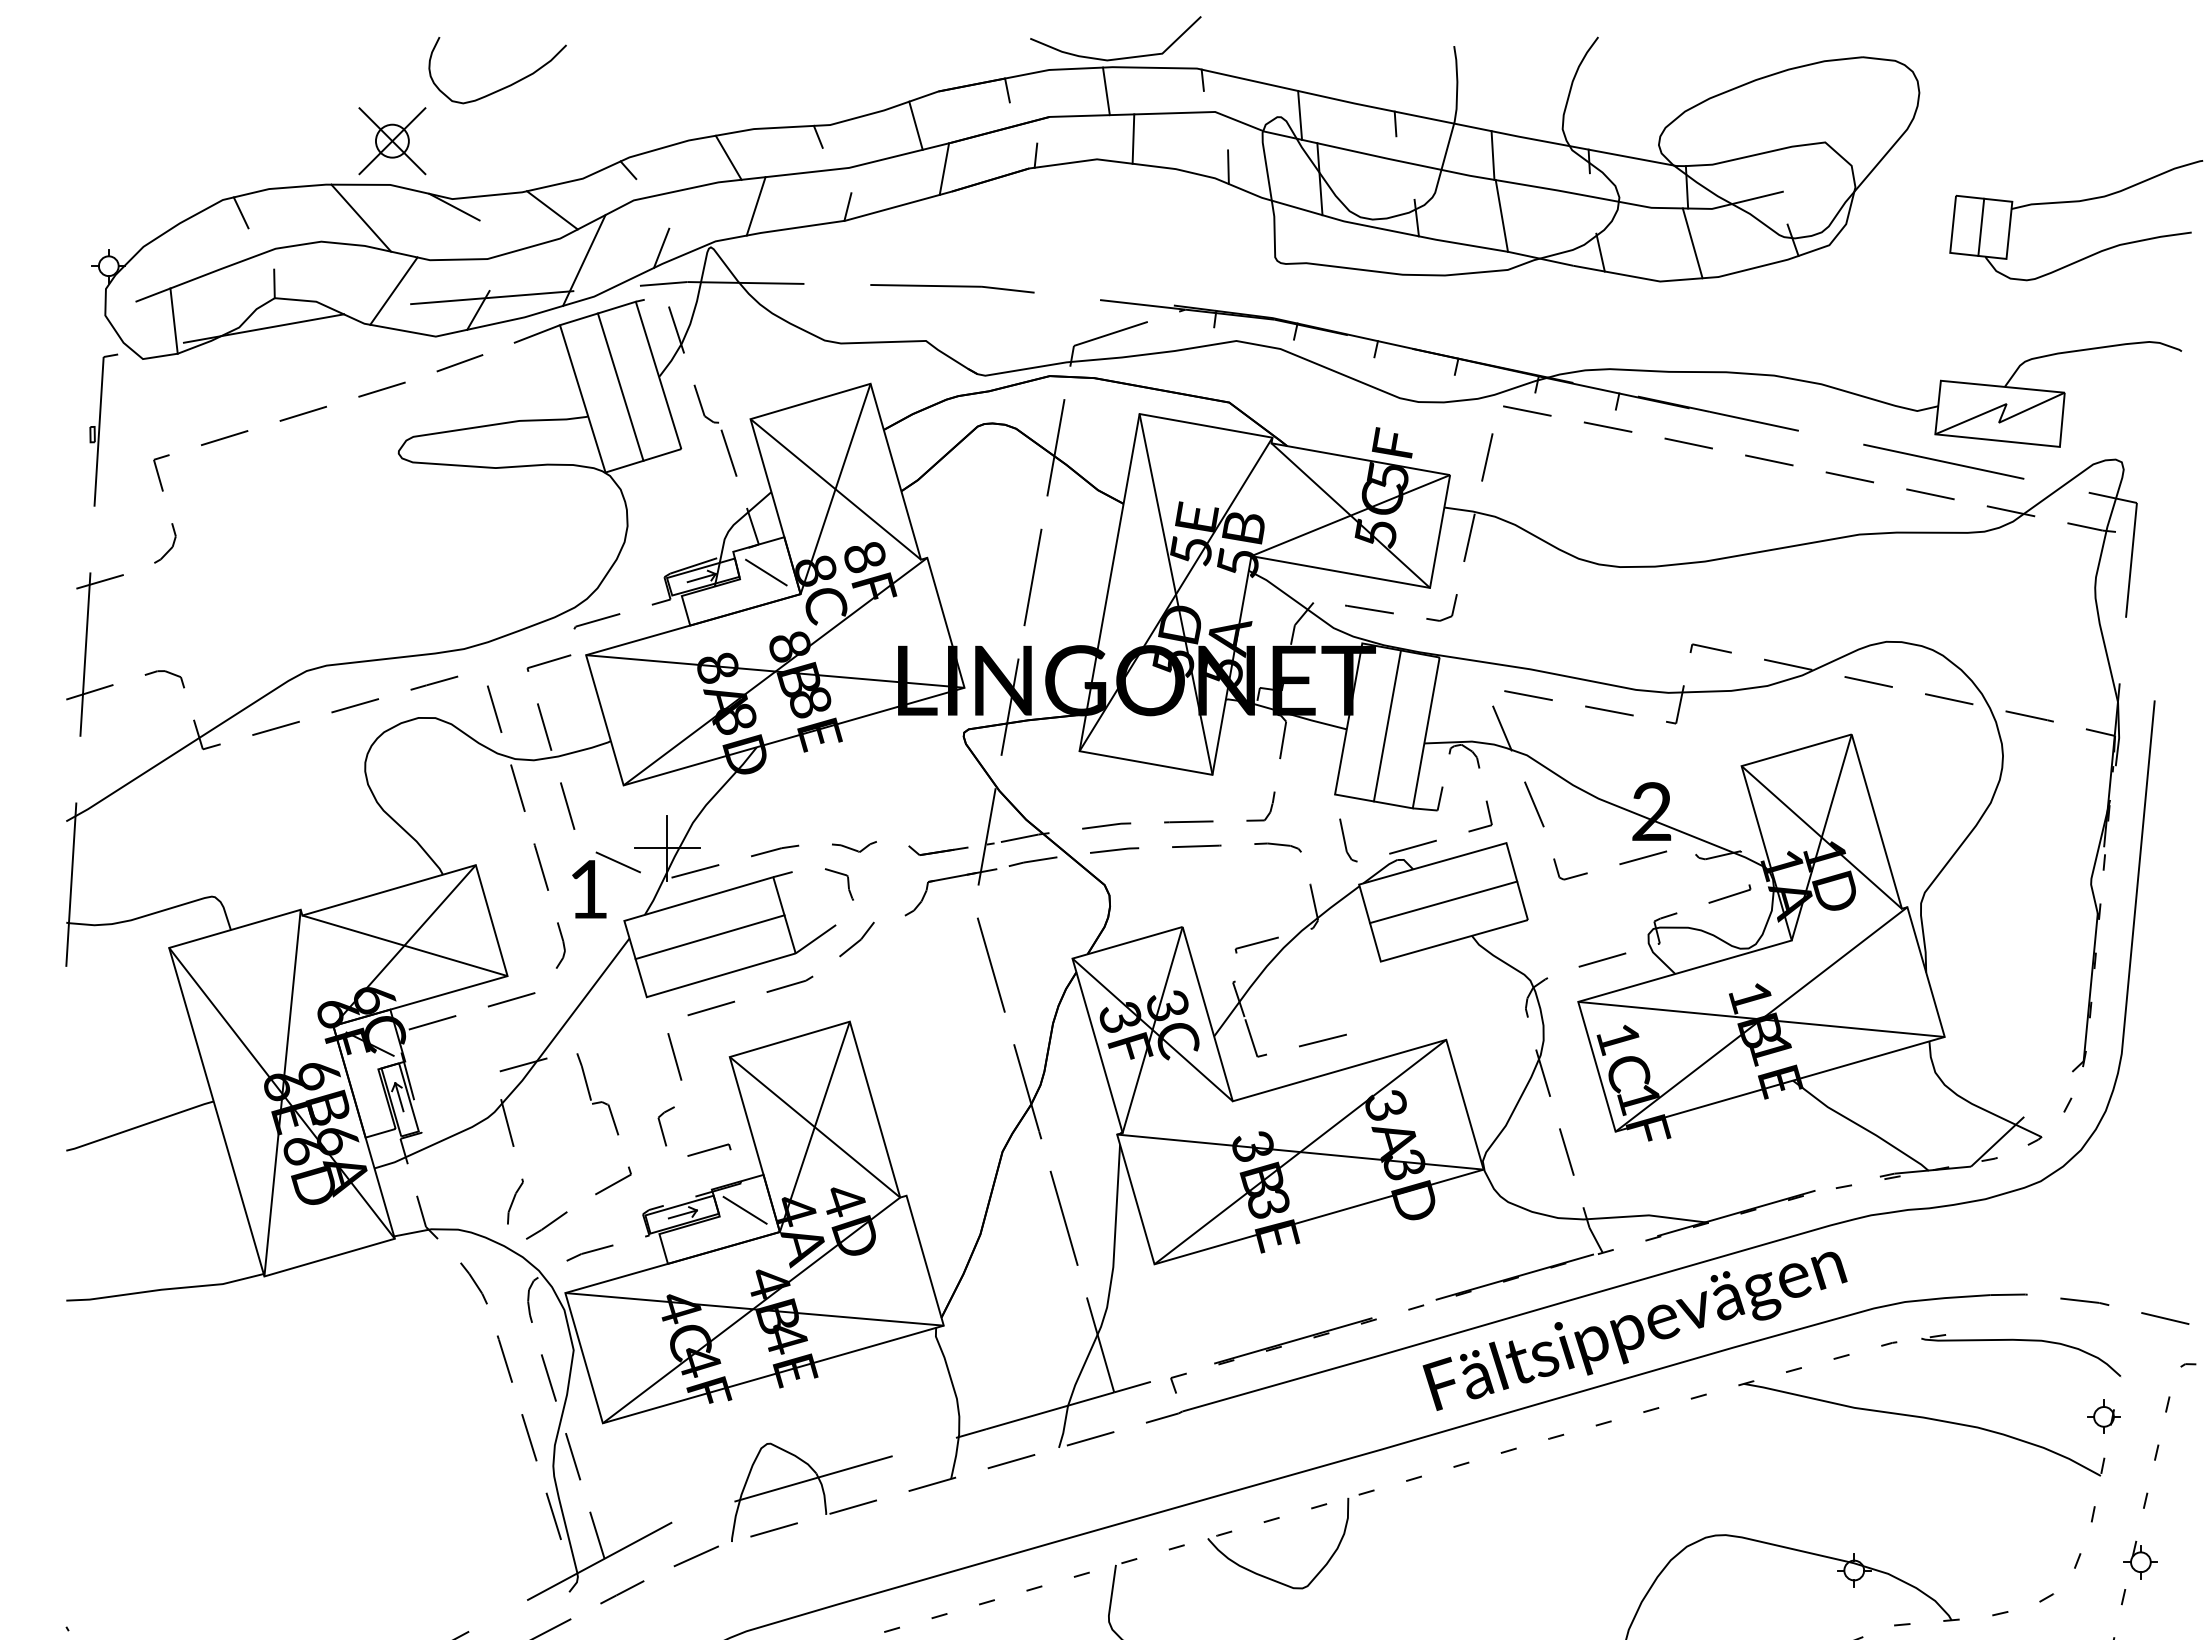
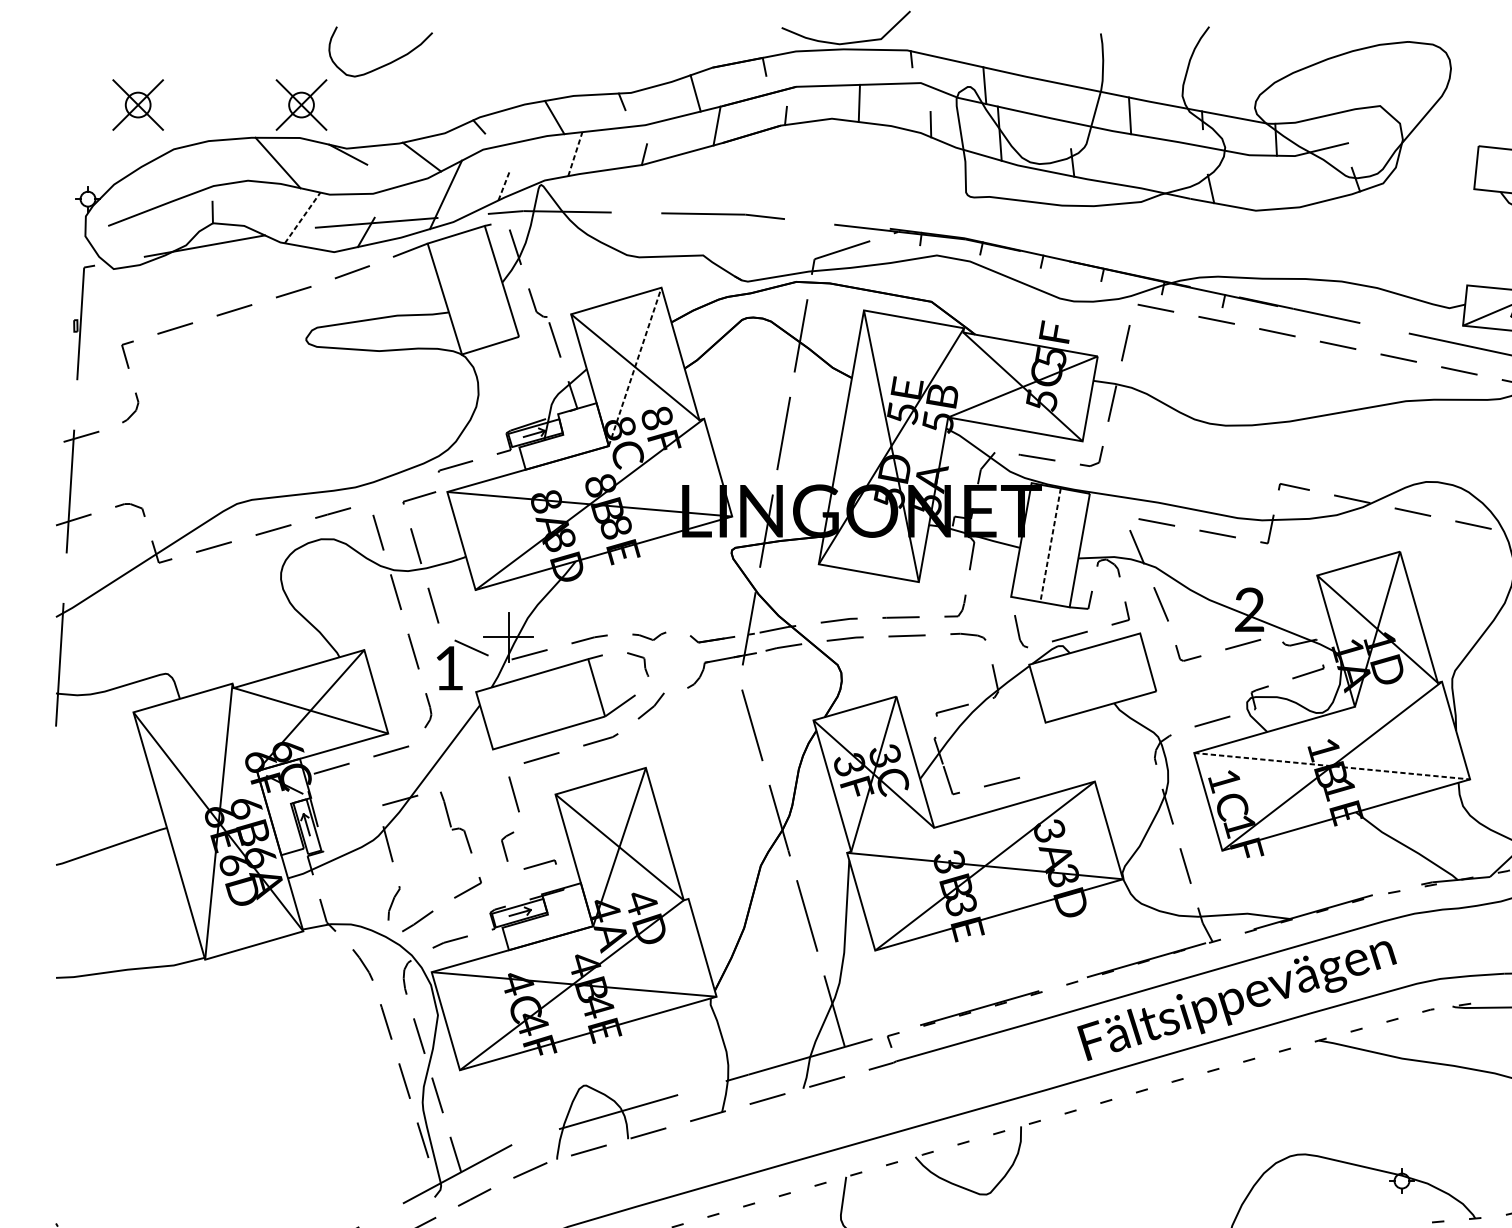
line: (1106, 91) -> (839, 67), removed
line: (1395, 123) -> (1056, 91), removed
part: (175, 141) -> (138, 105), added
line: (756, 206) -> (575, 154), solid -> dashed
line: (240, 212) -> (187, 158), removed
line: (1501, 215) -> (1136, 161), removed
line: (1981, 226) -> (1497, 169), removed
line: (1692, 243) -> (1280, 182), removed
line: (661, 247) -> (504, 185), solid -> dashed
line: (394, 290) -> (303, 217), solid -> dashed
line: (173, 320) -> (136, 240), removed
line: (620, 386) -> (473, 289), removed
line: (835, 489) -> (635, 367), solid -> dashed
line: (766, 572) -> (583, 429), removed
line: (1387, 725) -> (1050, 544), solid -> dashed
line: (1443, 902) -> (1092, 678), removed
line: (709, 937) -> (540, 704), removed
line: (1761, 1019) -> (1332, 766), solid -> dashed
line: (744, 1209) -> (566, 909), removed

